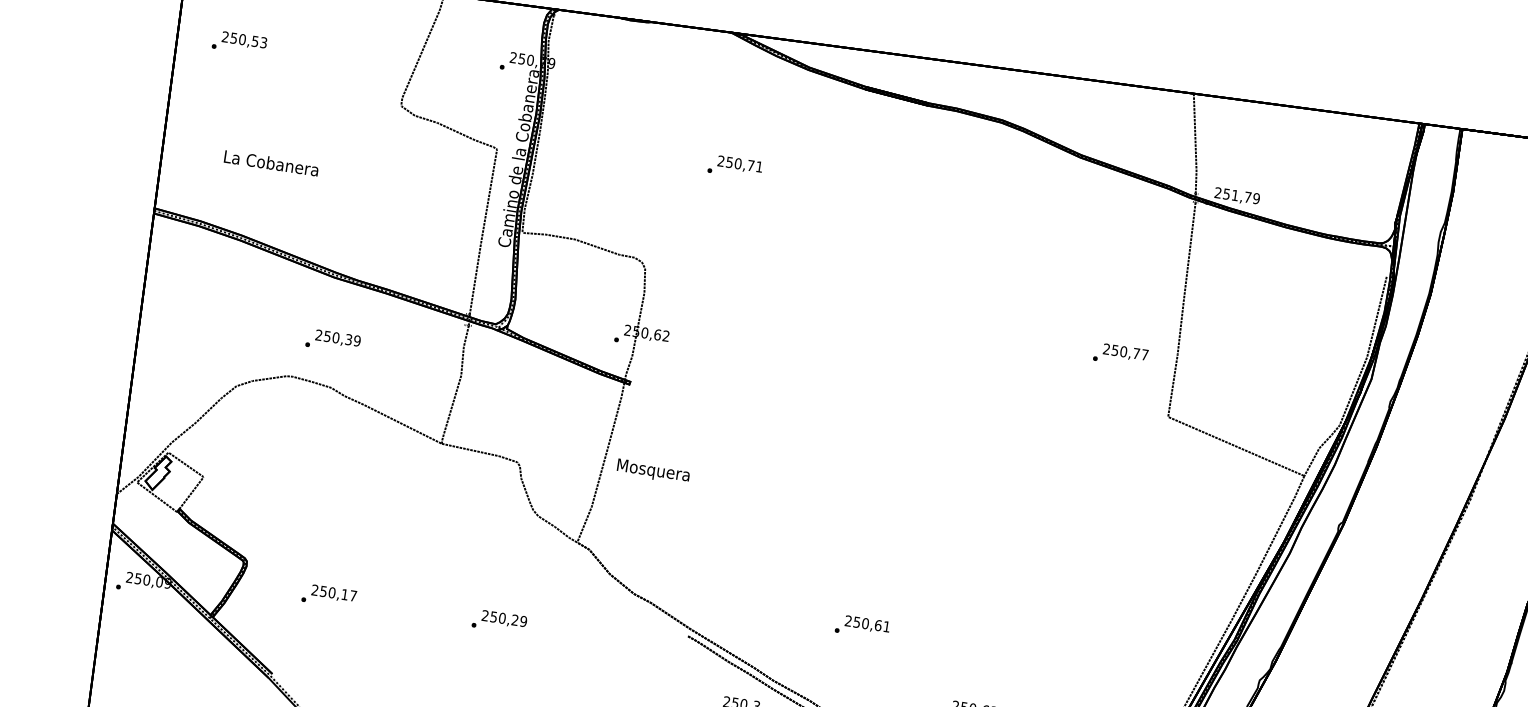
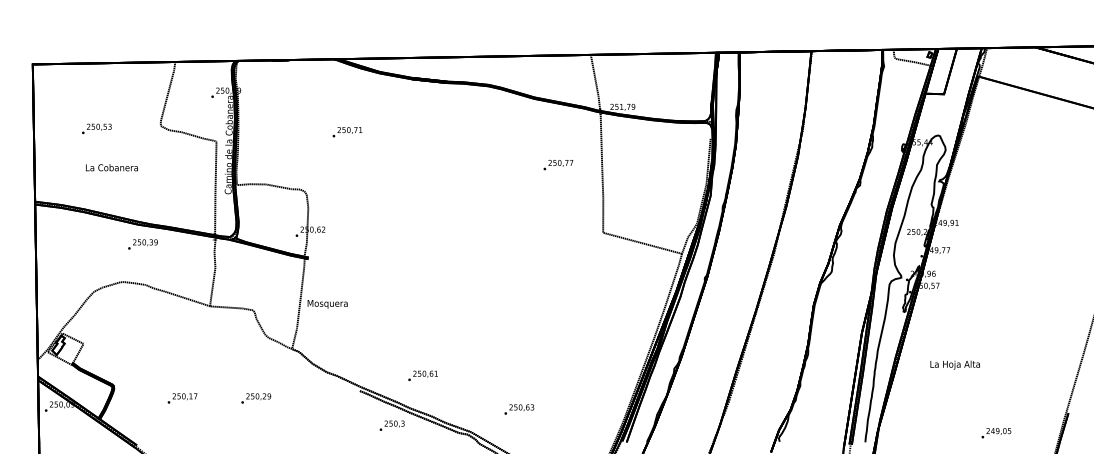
text: (239, 42) -> (96, 128), moved
text: (270, 162) -> (111, 167), moved
text: (332, 341) -> (142, 244), moved
text: (1120, 356) -> (558, 165), moved
text: (329, 596) -> (182, 398), moved
text: (861, 626) -> (422, 375), moved

